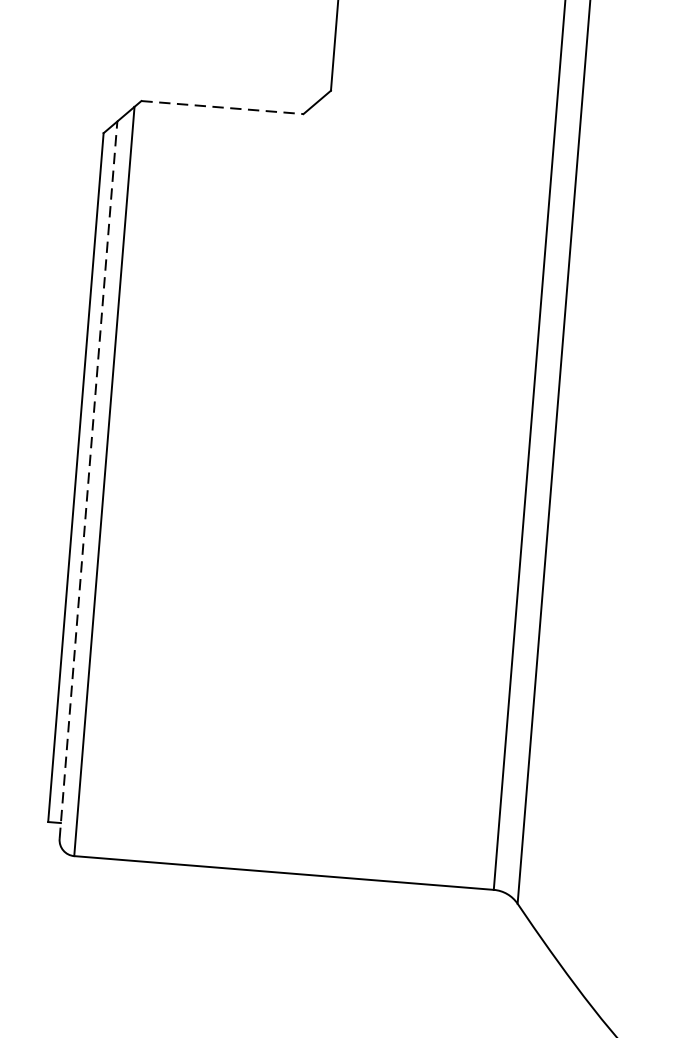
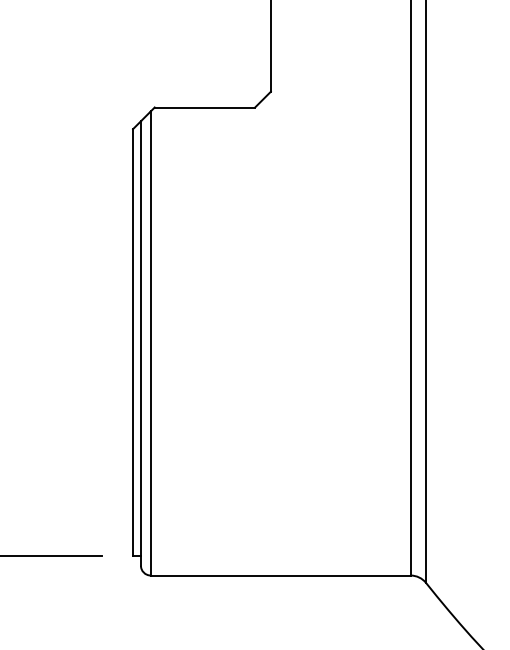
line: (223, 107) -> (205, 107), dashed -> solid
line: (87, 478) -> (140, 342), dashed -> solid

